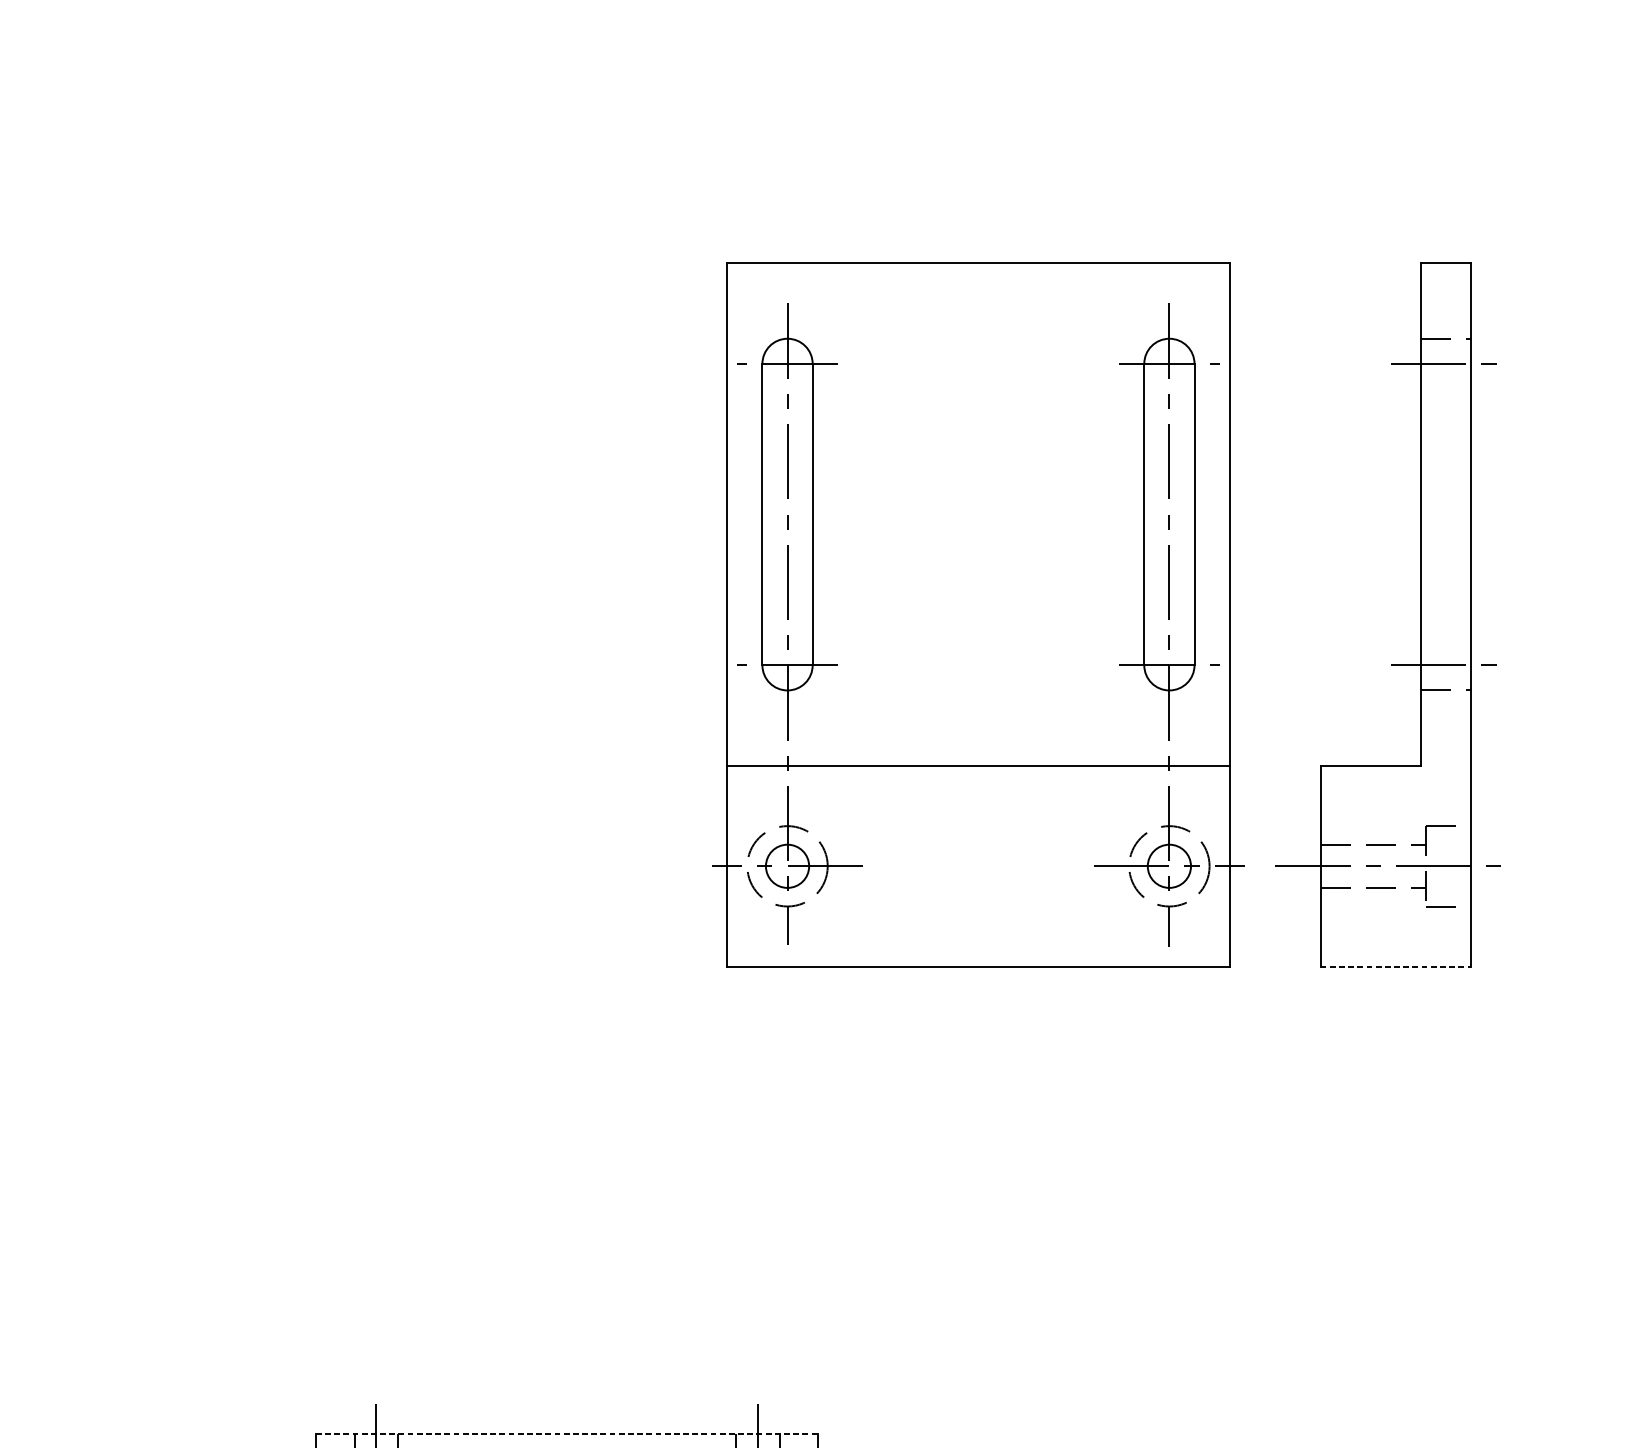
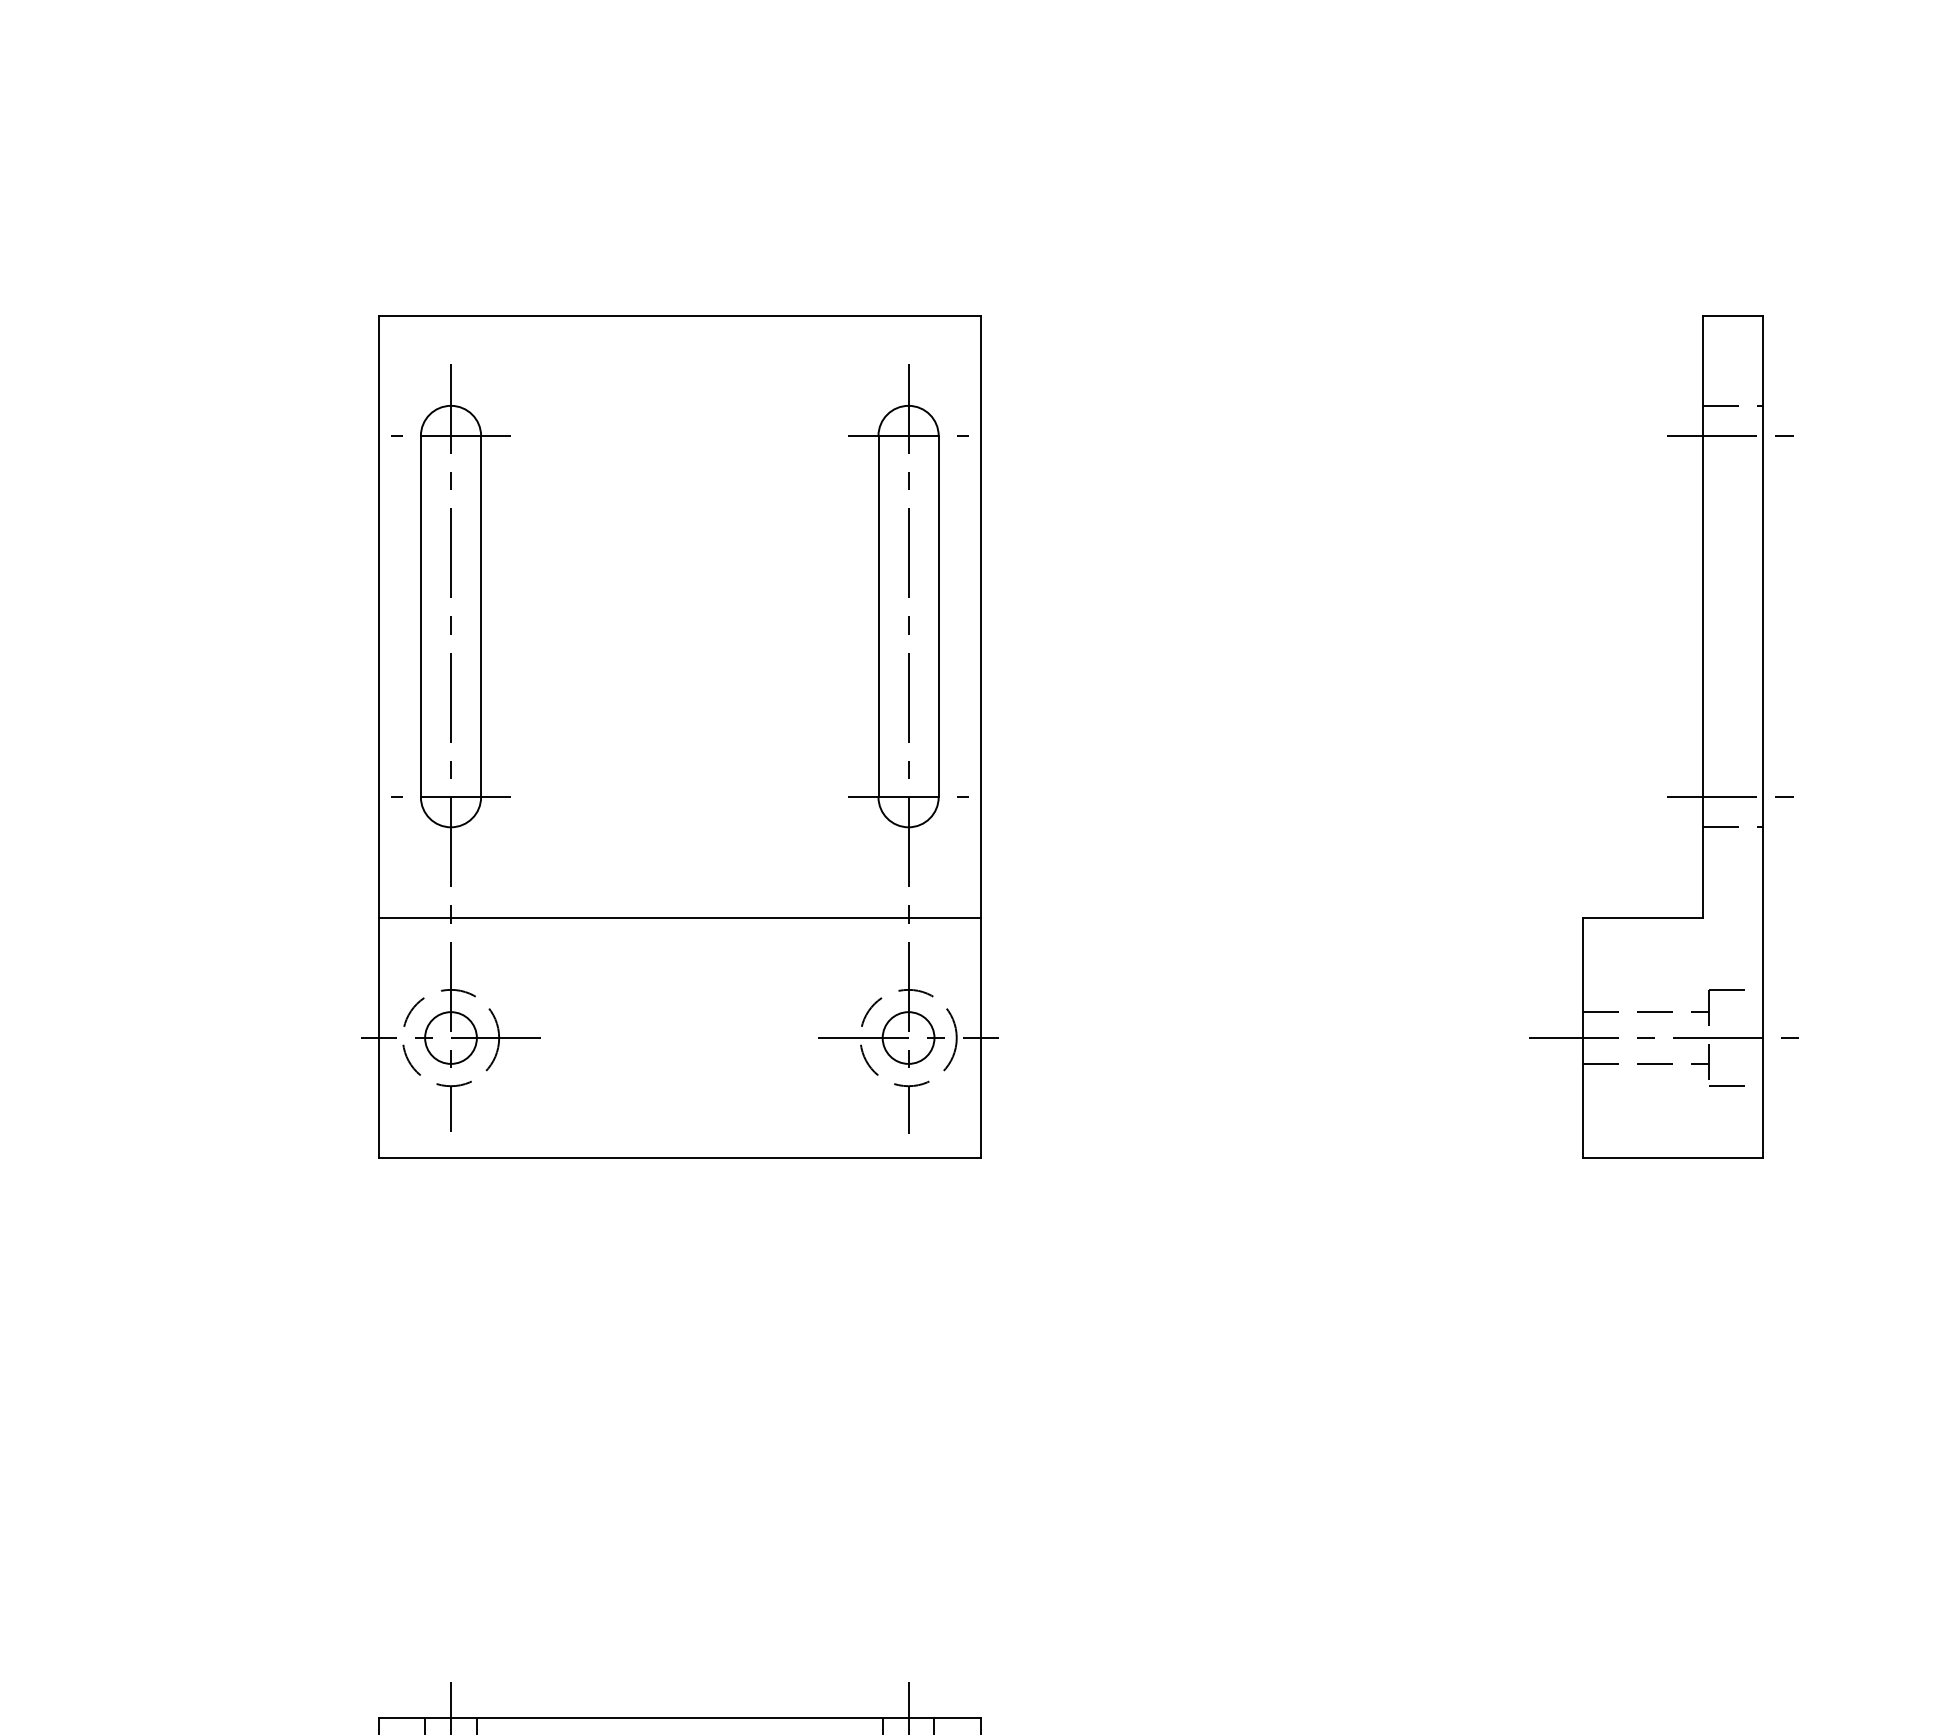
part: (978, 614) -> (679, 736), moved
line: (1396, 966) -> (1673, 1158), dashed -> solid
line: (567, 1433) -> (680, 1717), dashed -> solid

